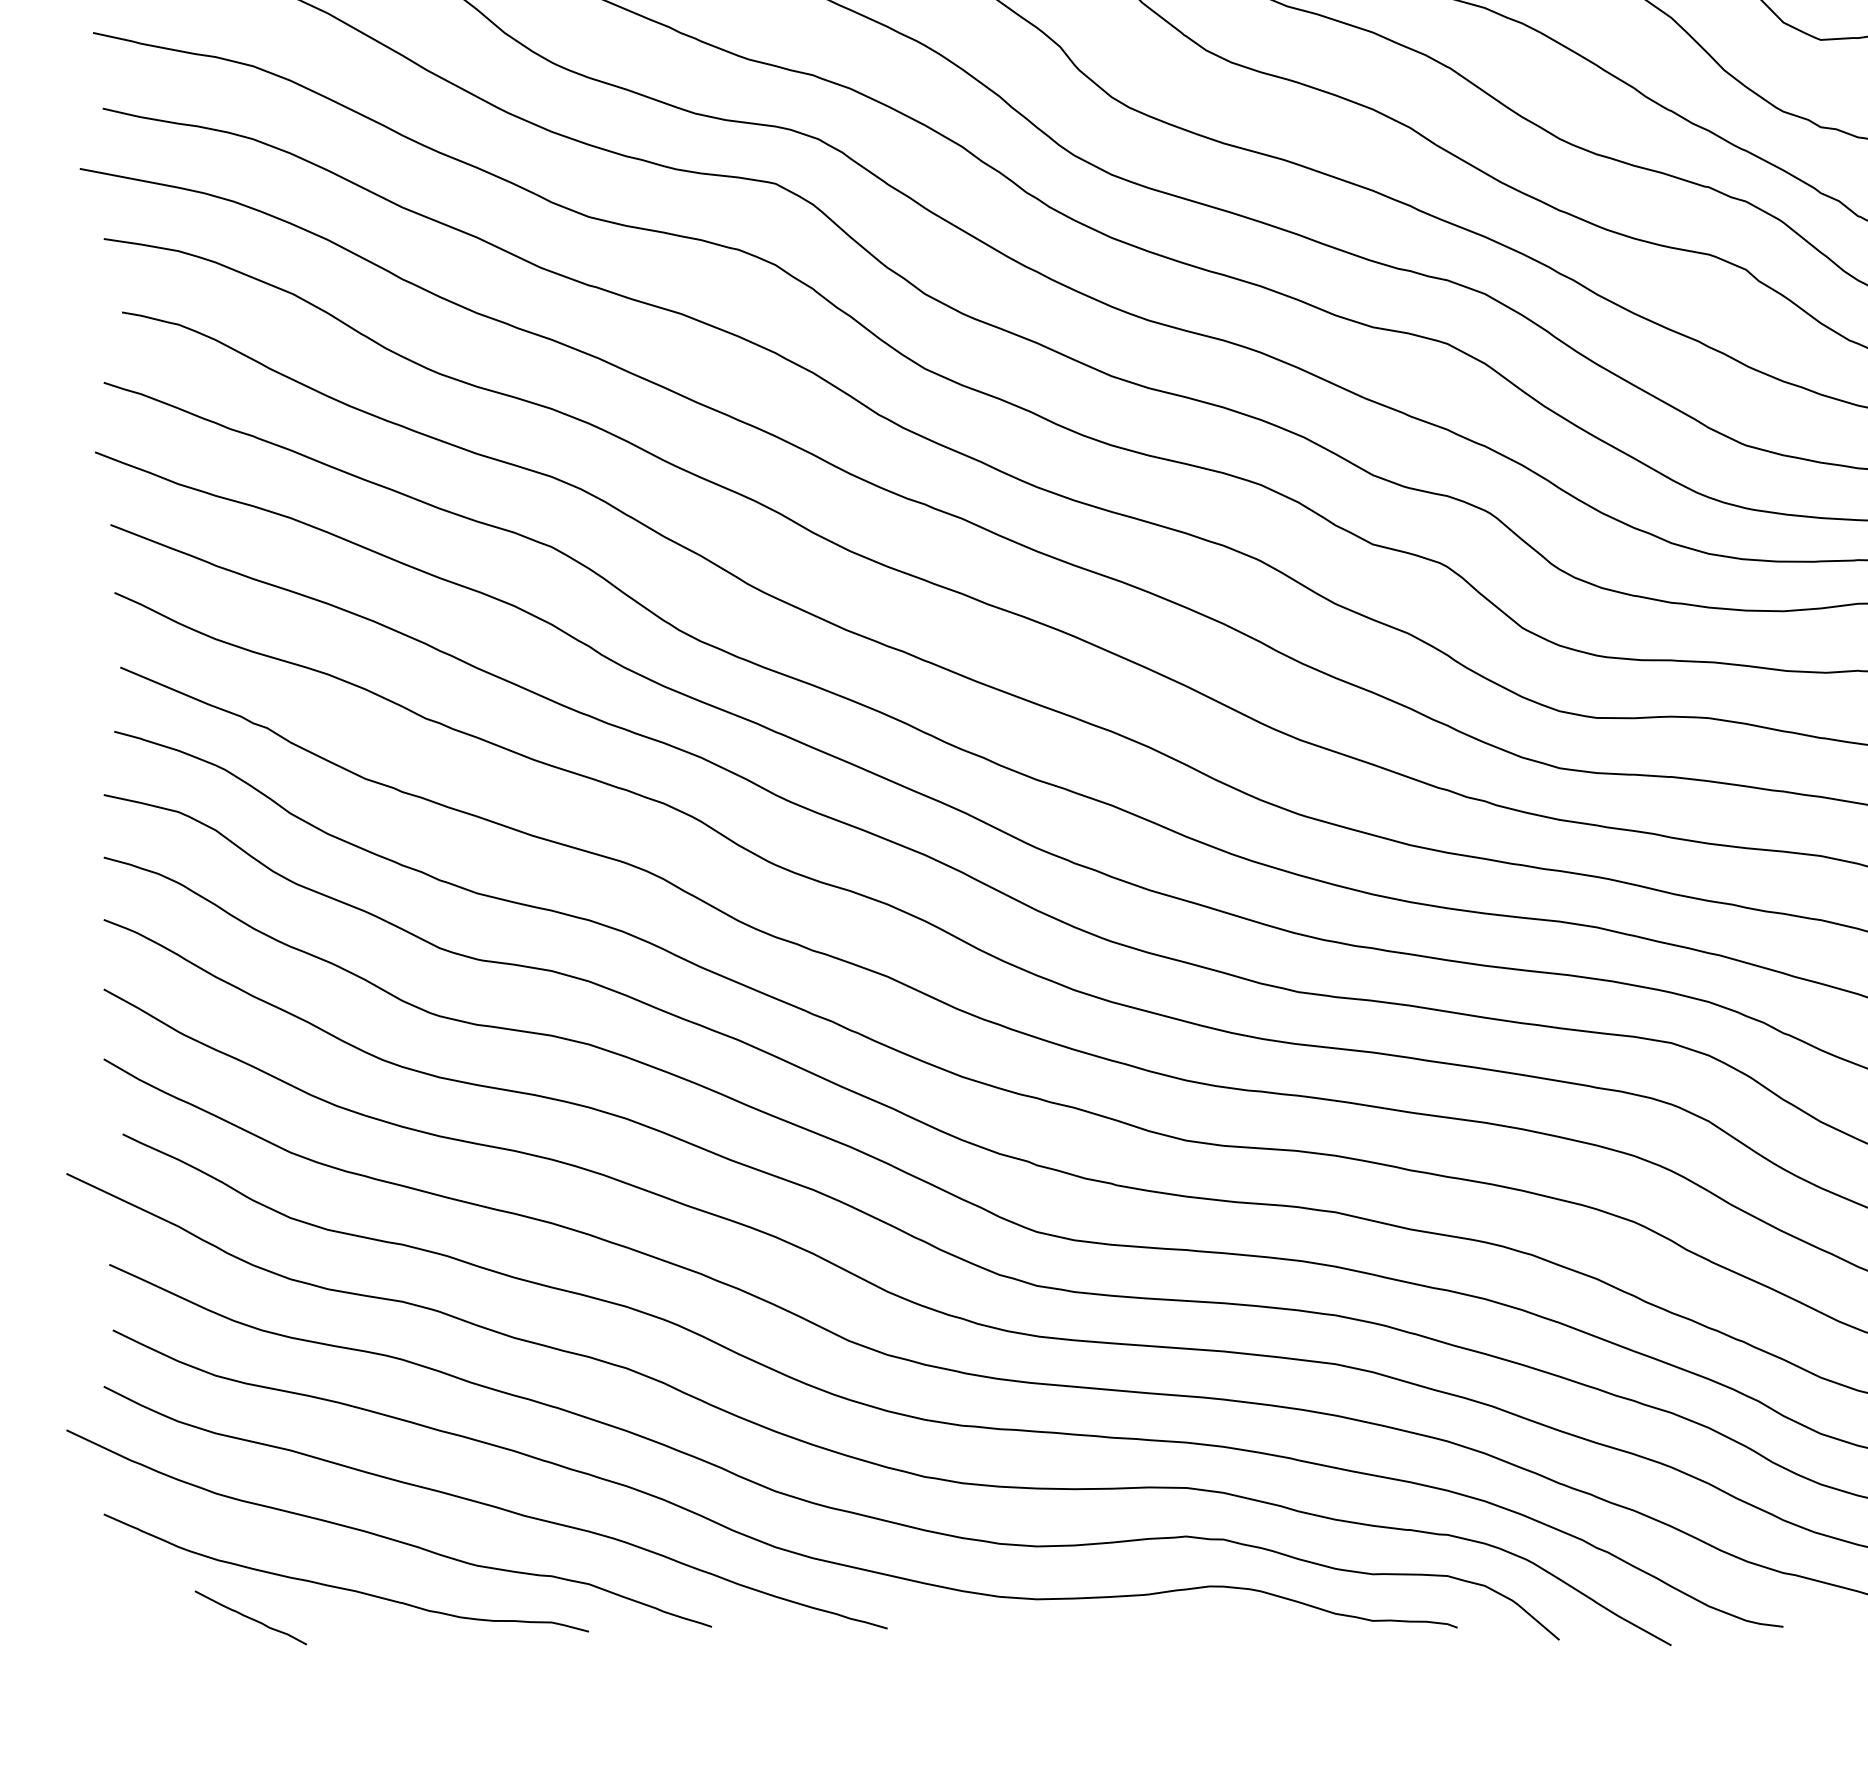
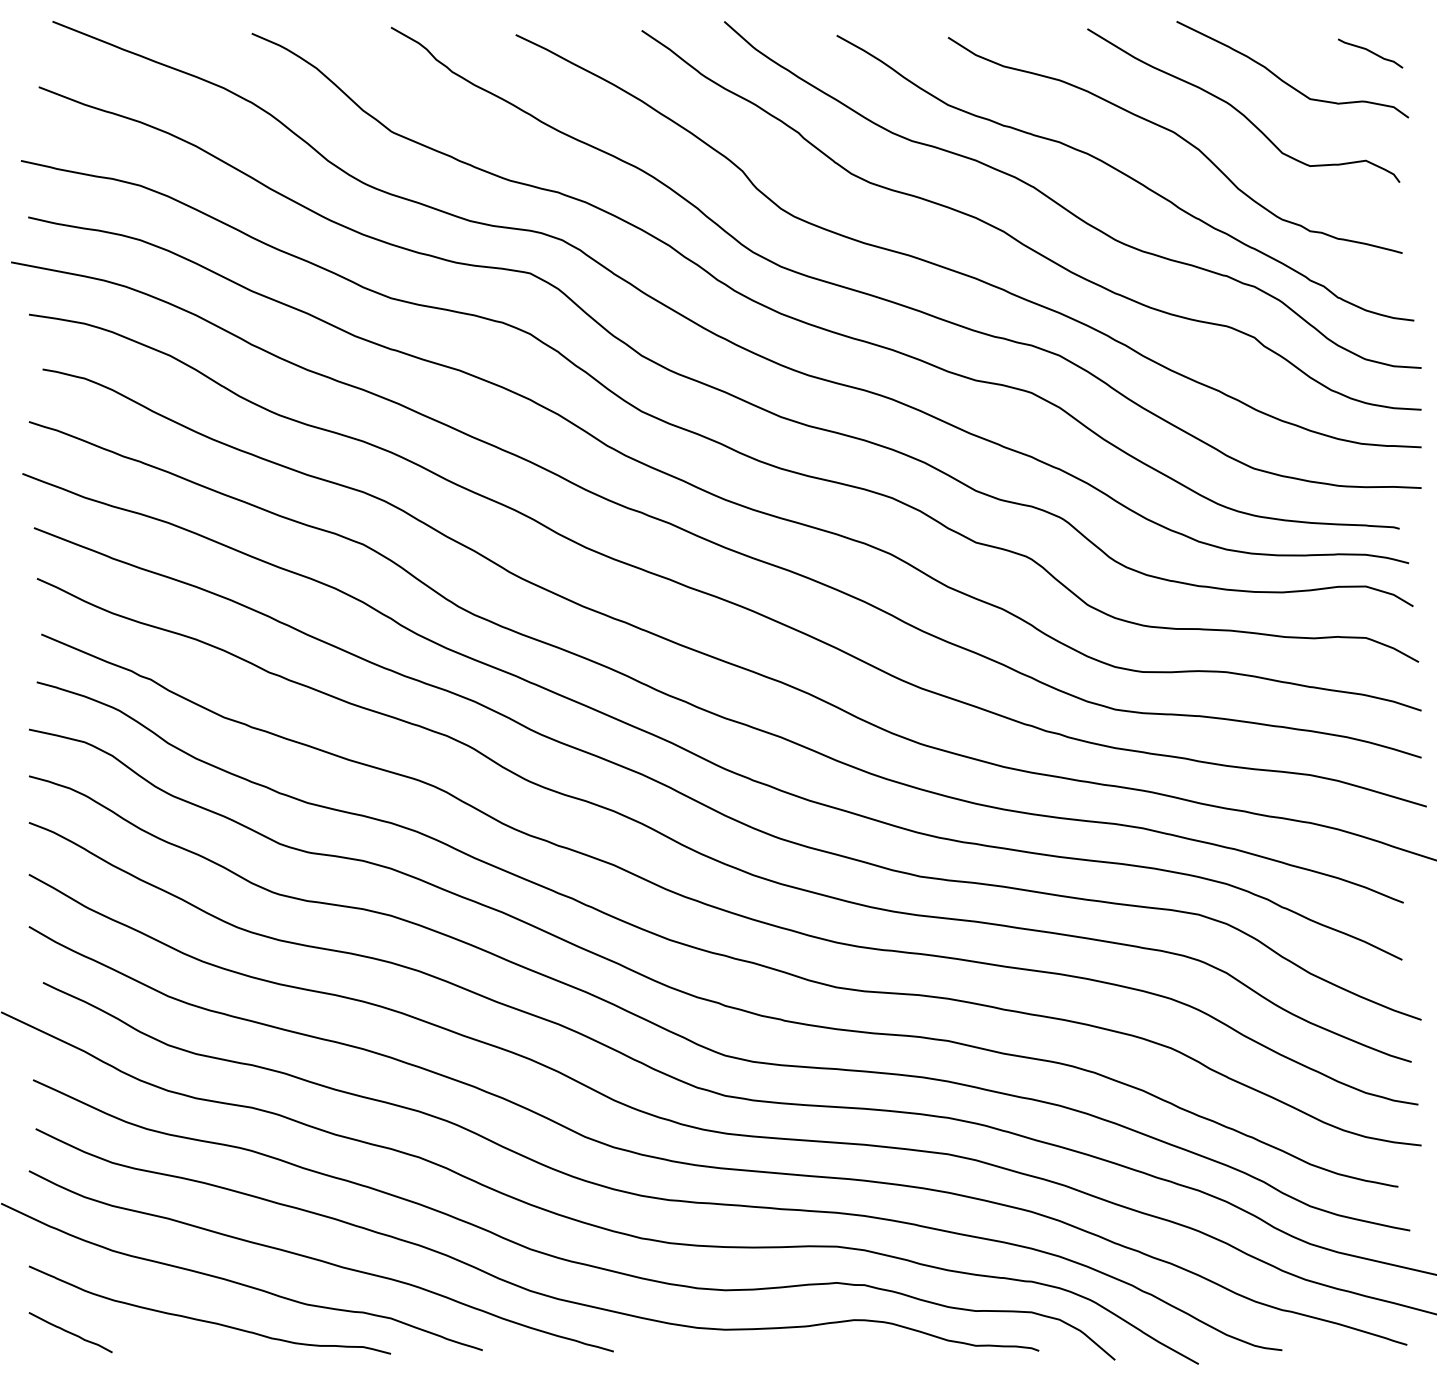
curve: (250, 1617) -> (70, 1332), moved

